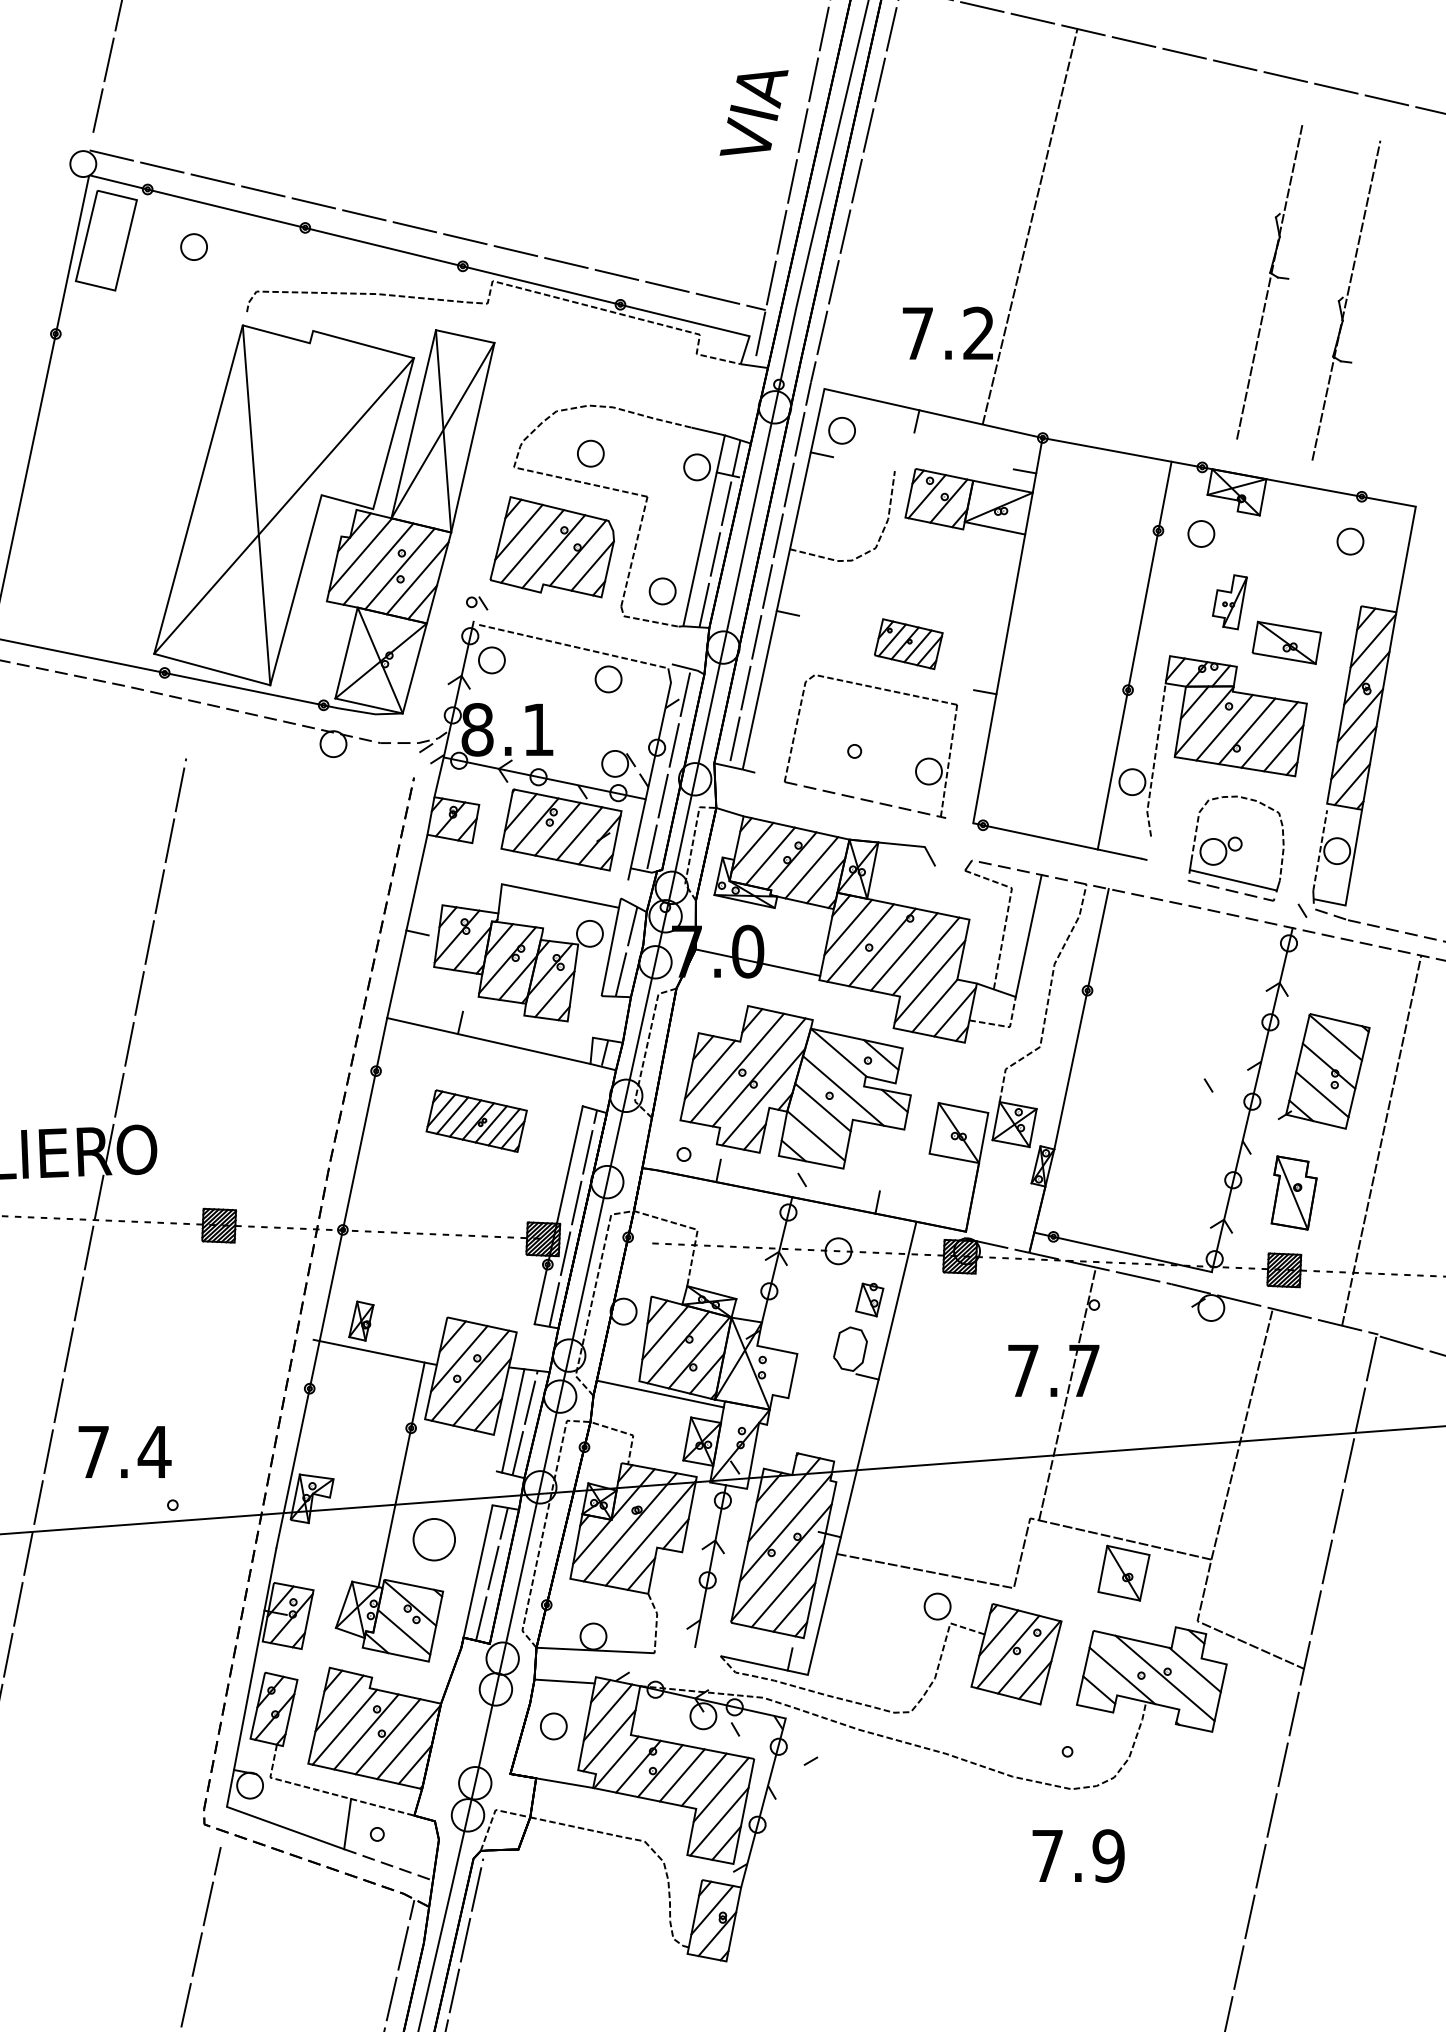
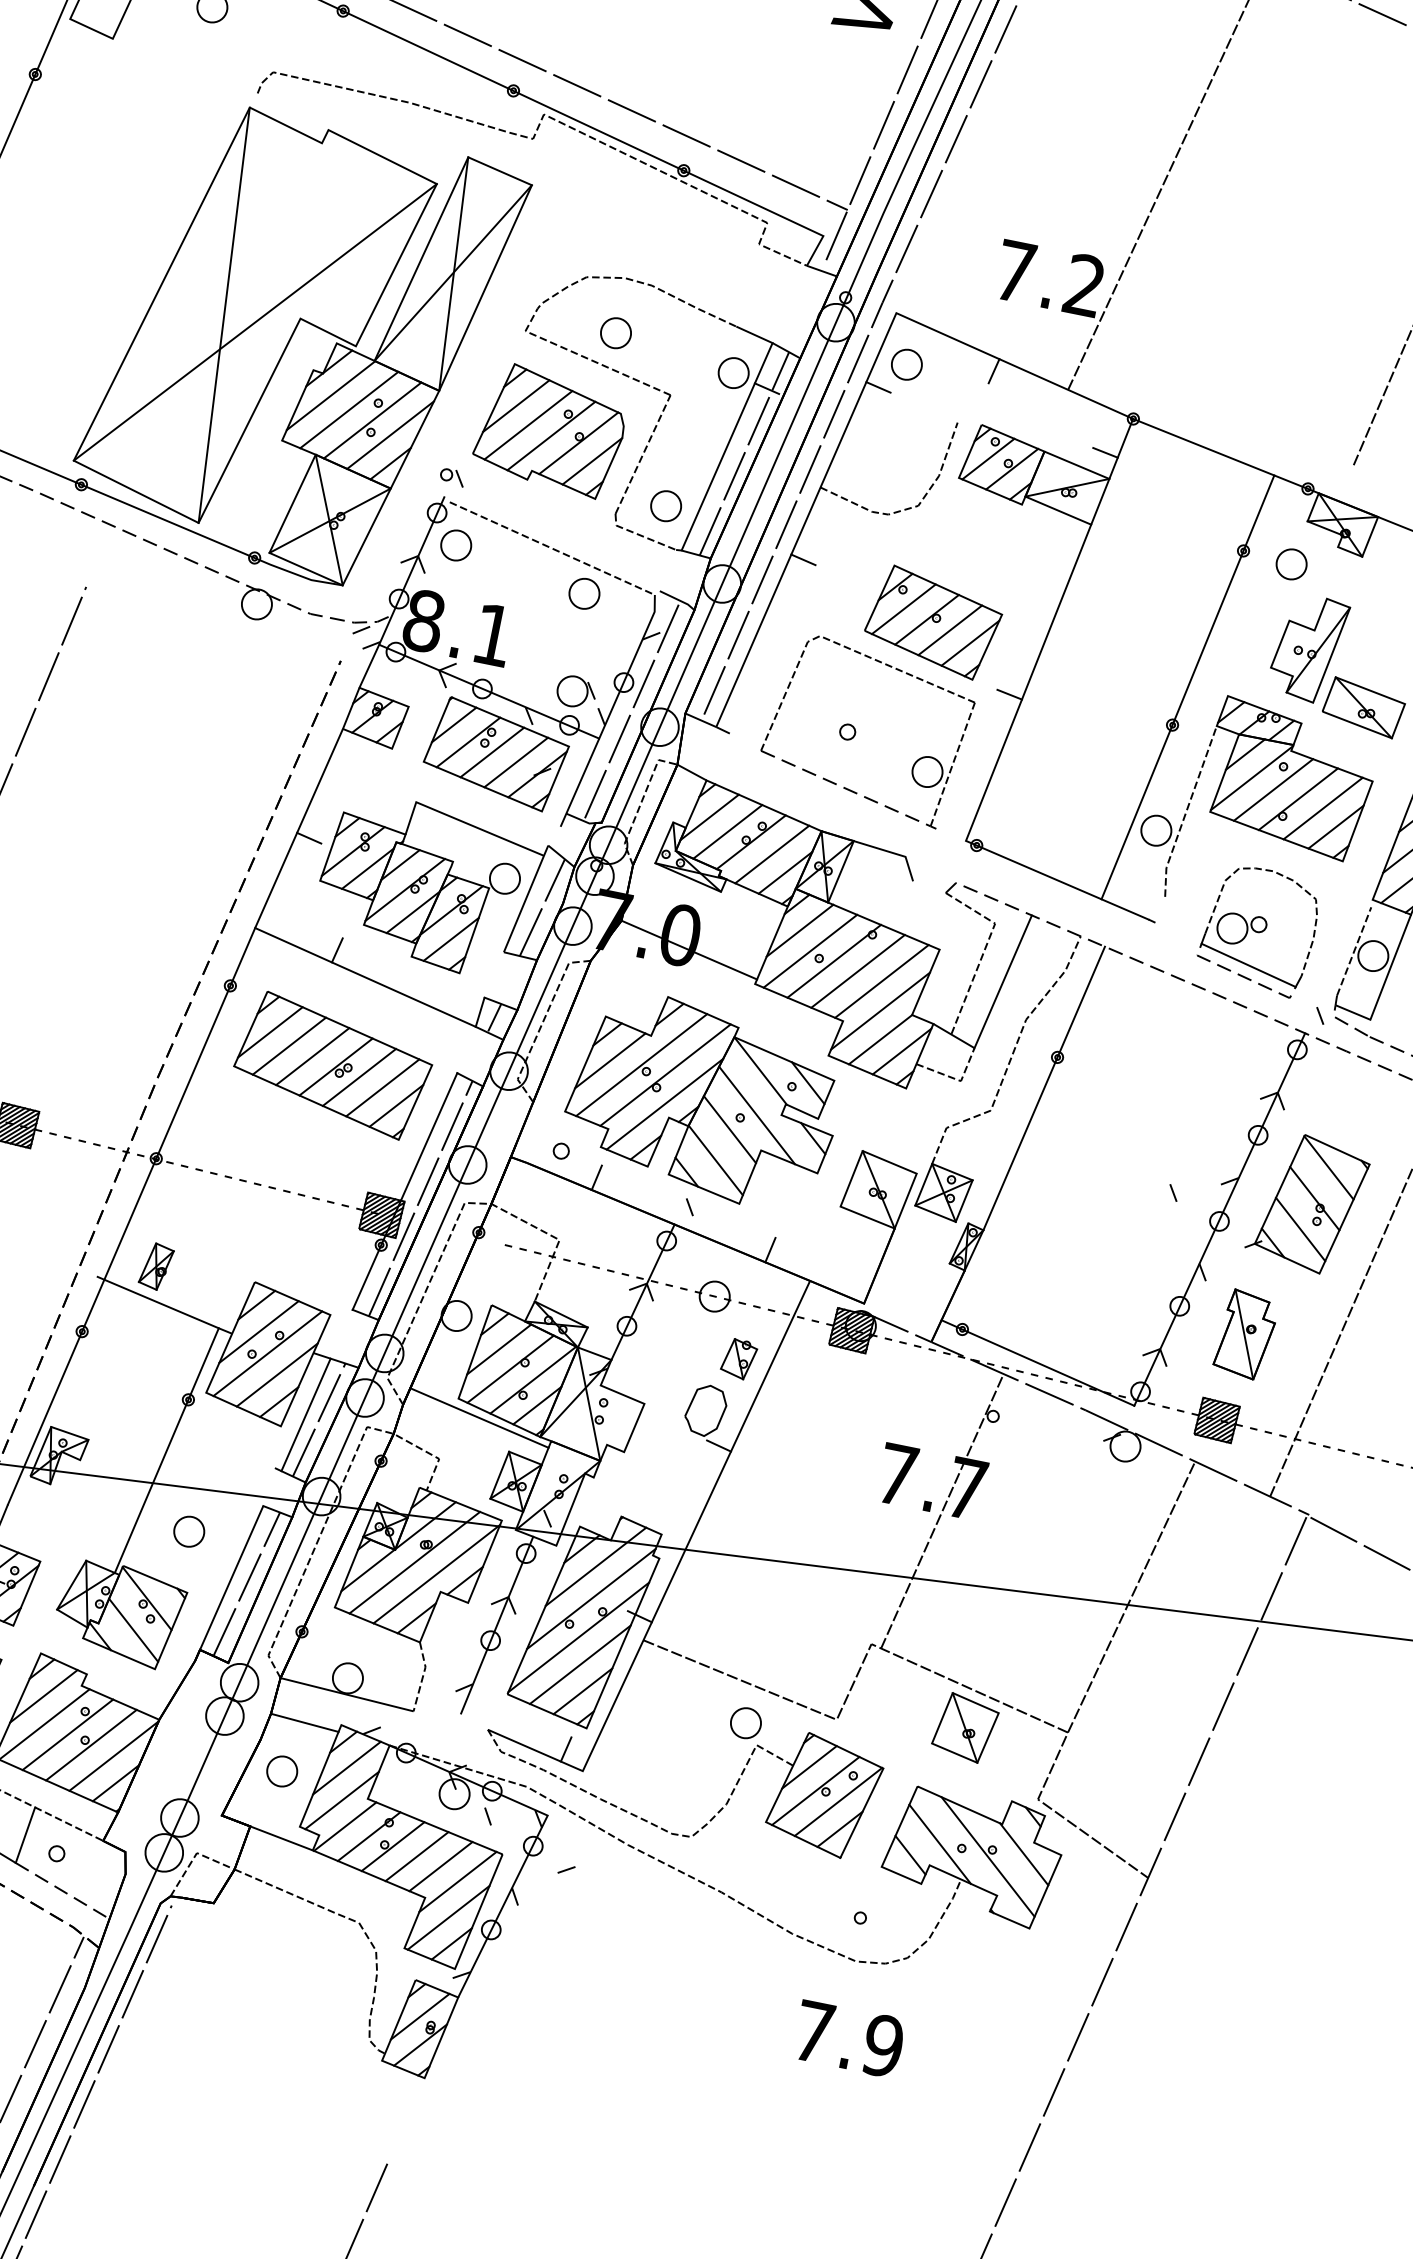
part: (1229, 602) -> (1307, 648), size x1.67
part: (908, 643) -> (933, 621), size x1.67
part: (476, 1120) -> (333, 1064), size x1.67
part: (434, 1539) -> (189, 1531), size x0.62

